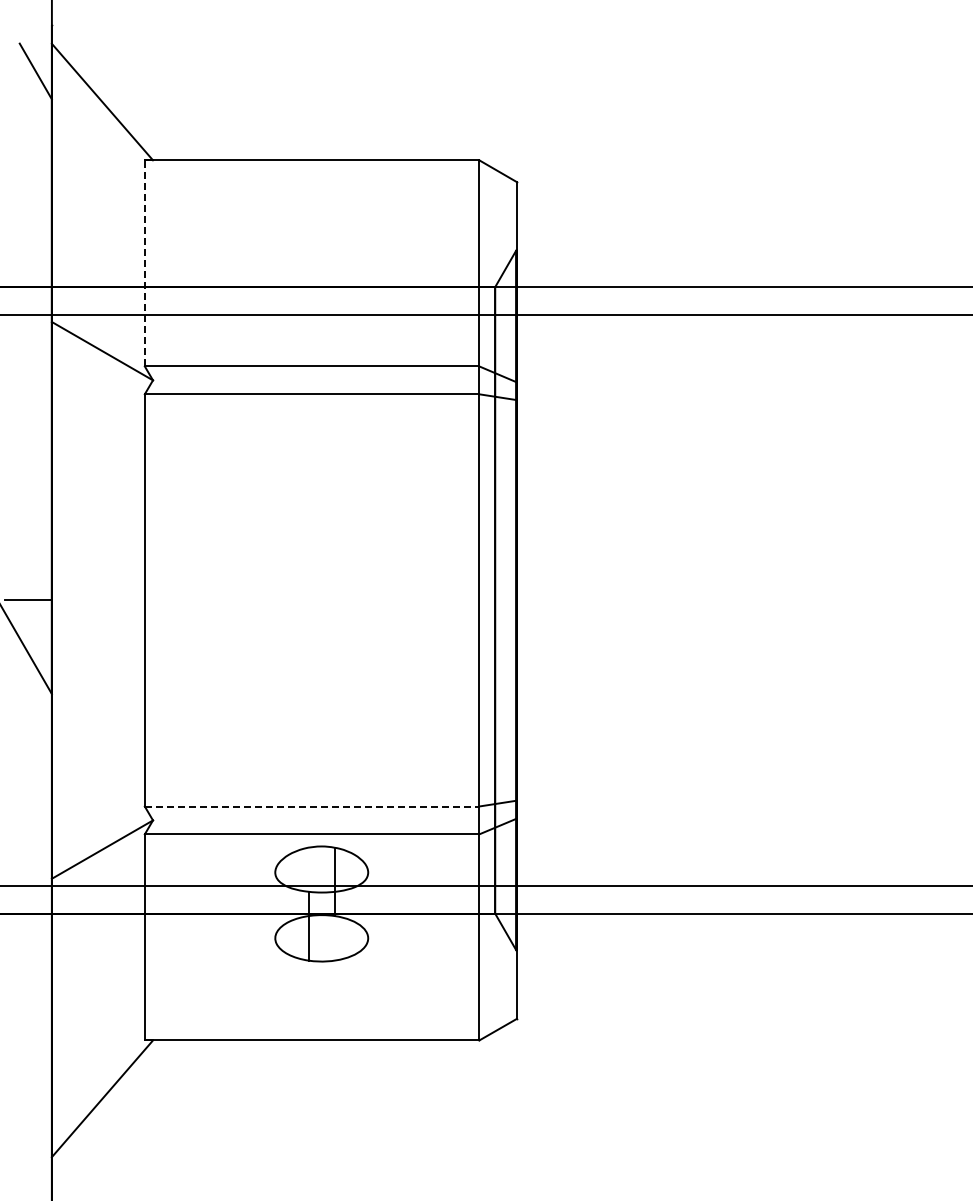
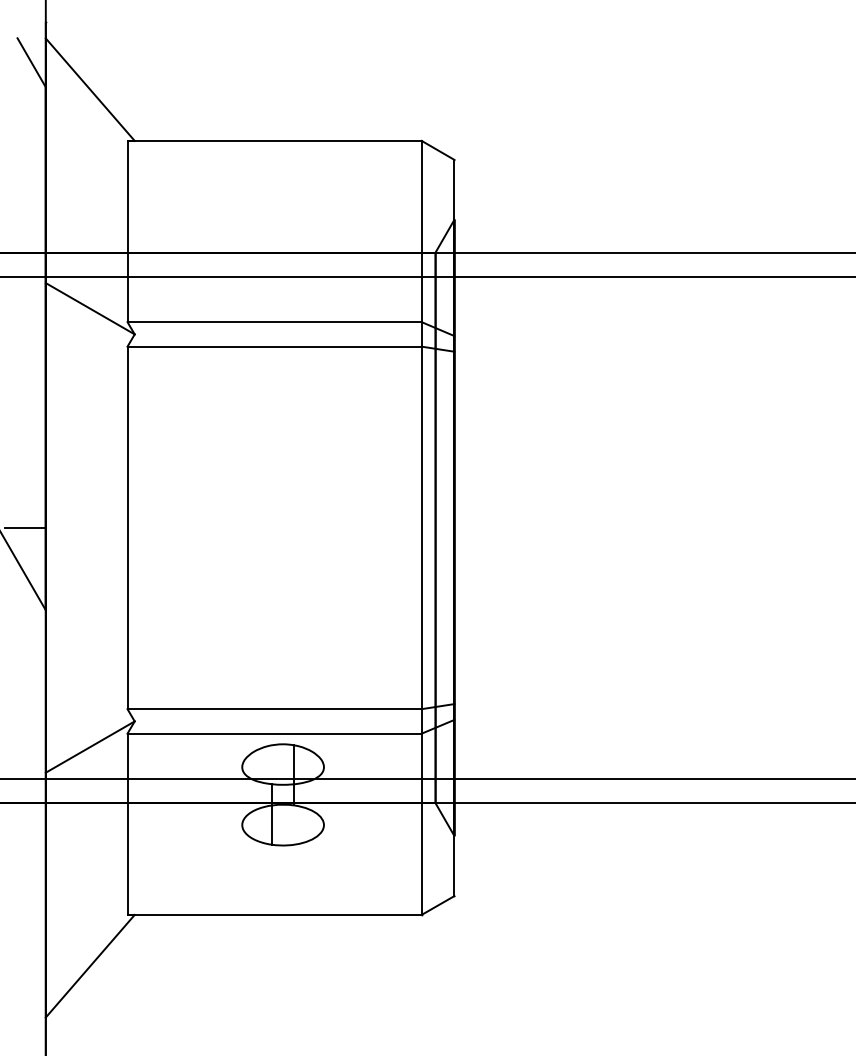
line: (144, 262) -> (127, 230), dashed -> solid
line: (312, 806) -> (274, 709), dashed -> solid

